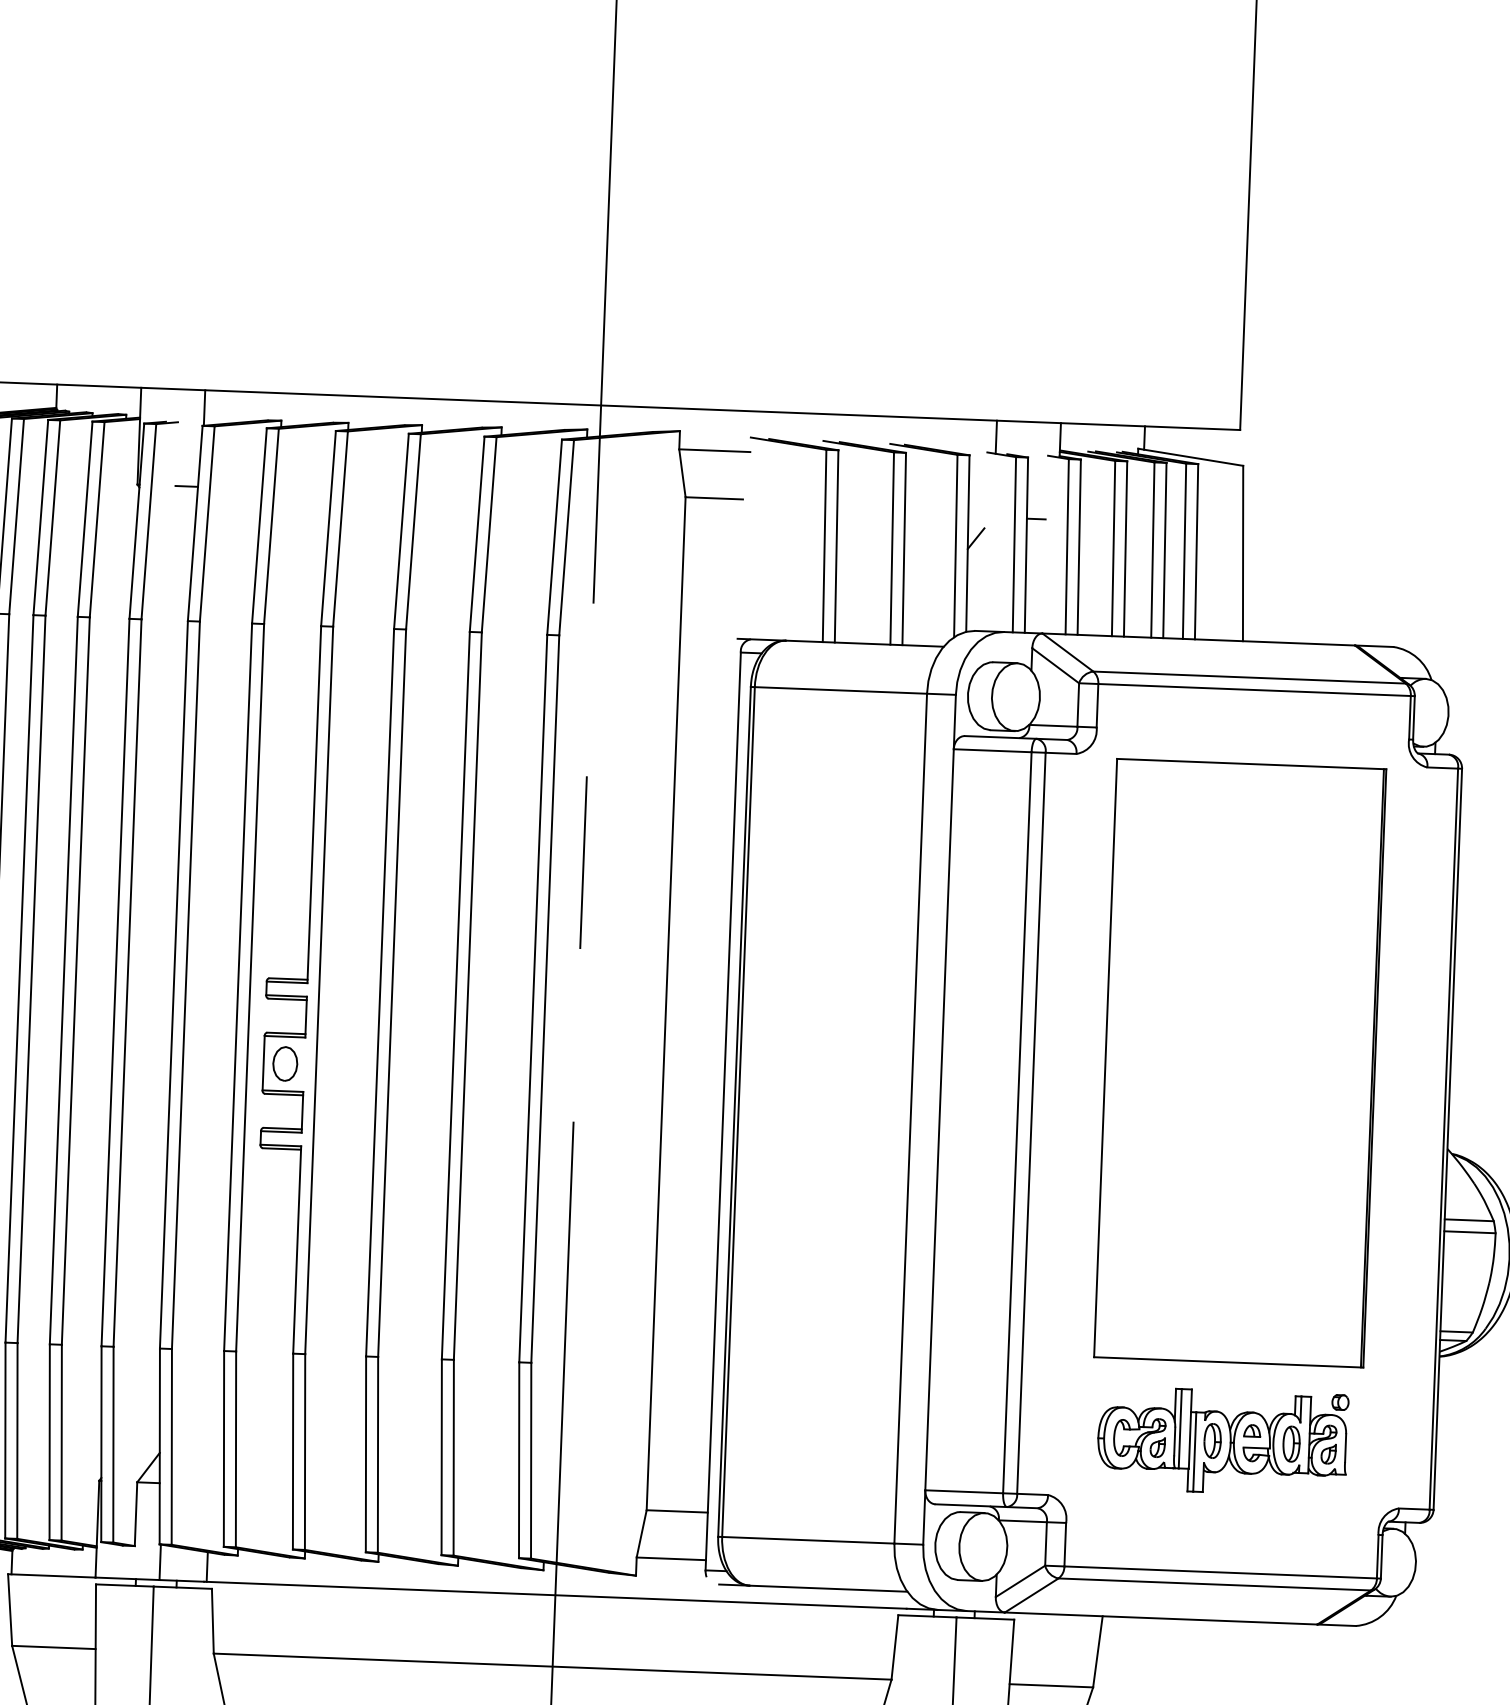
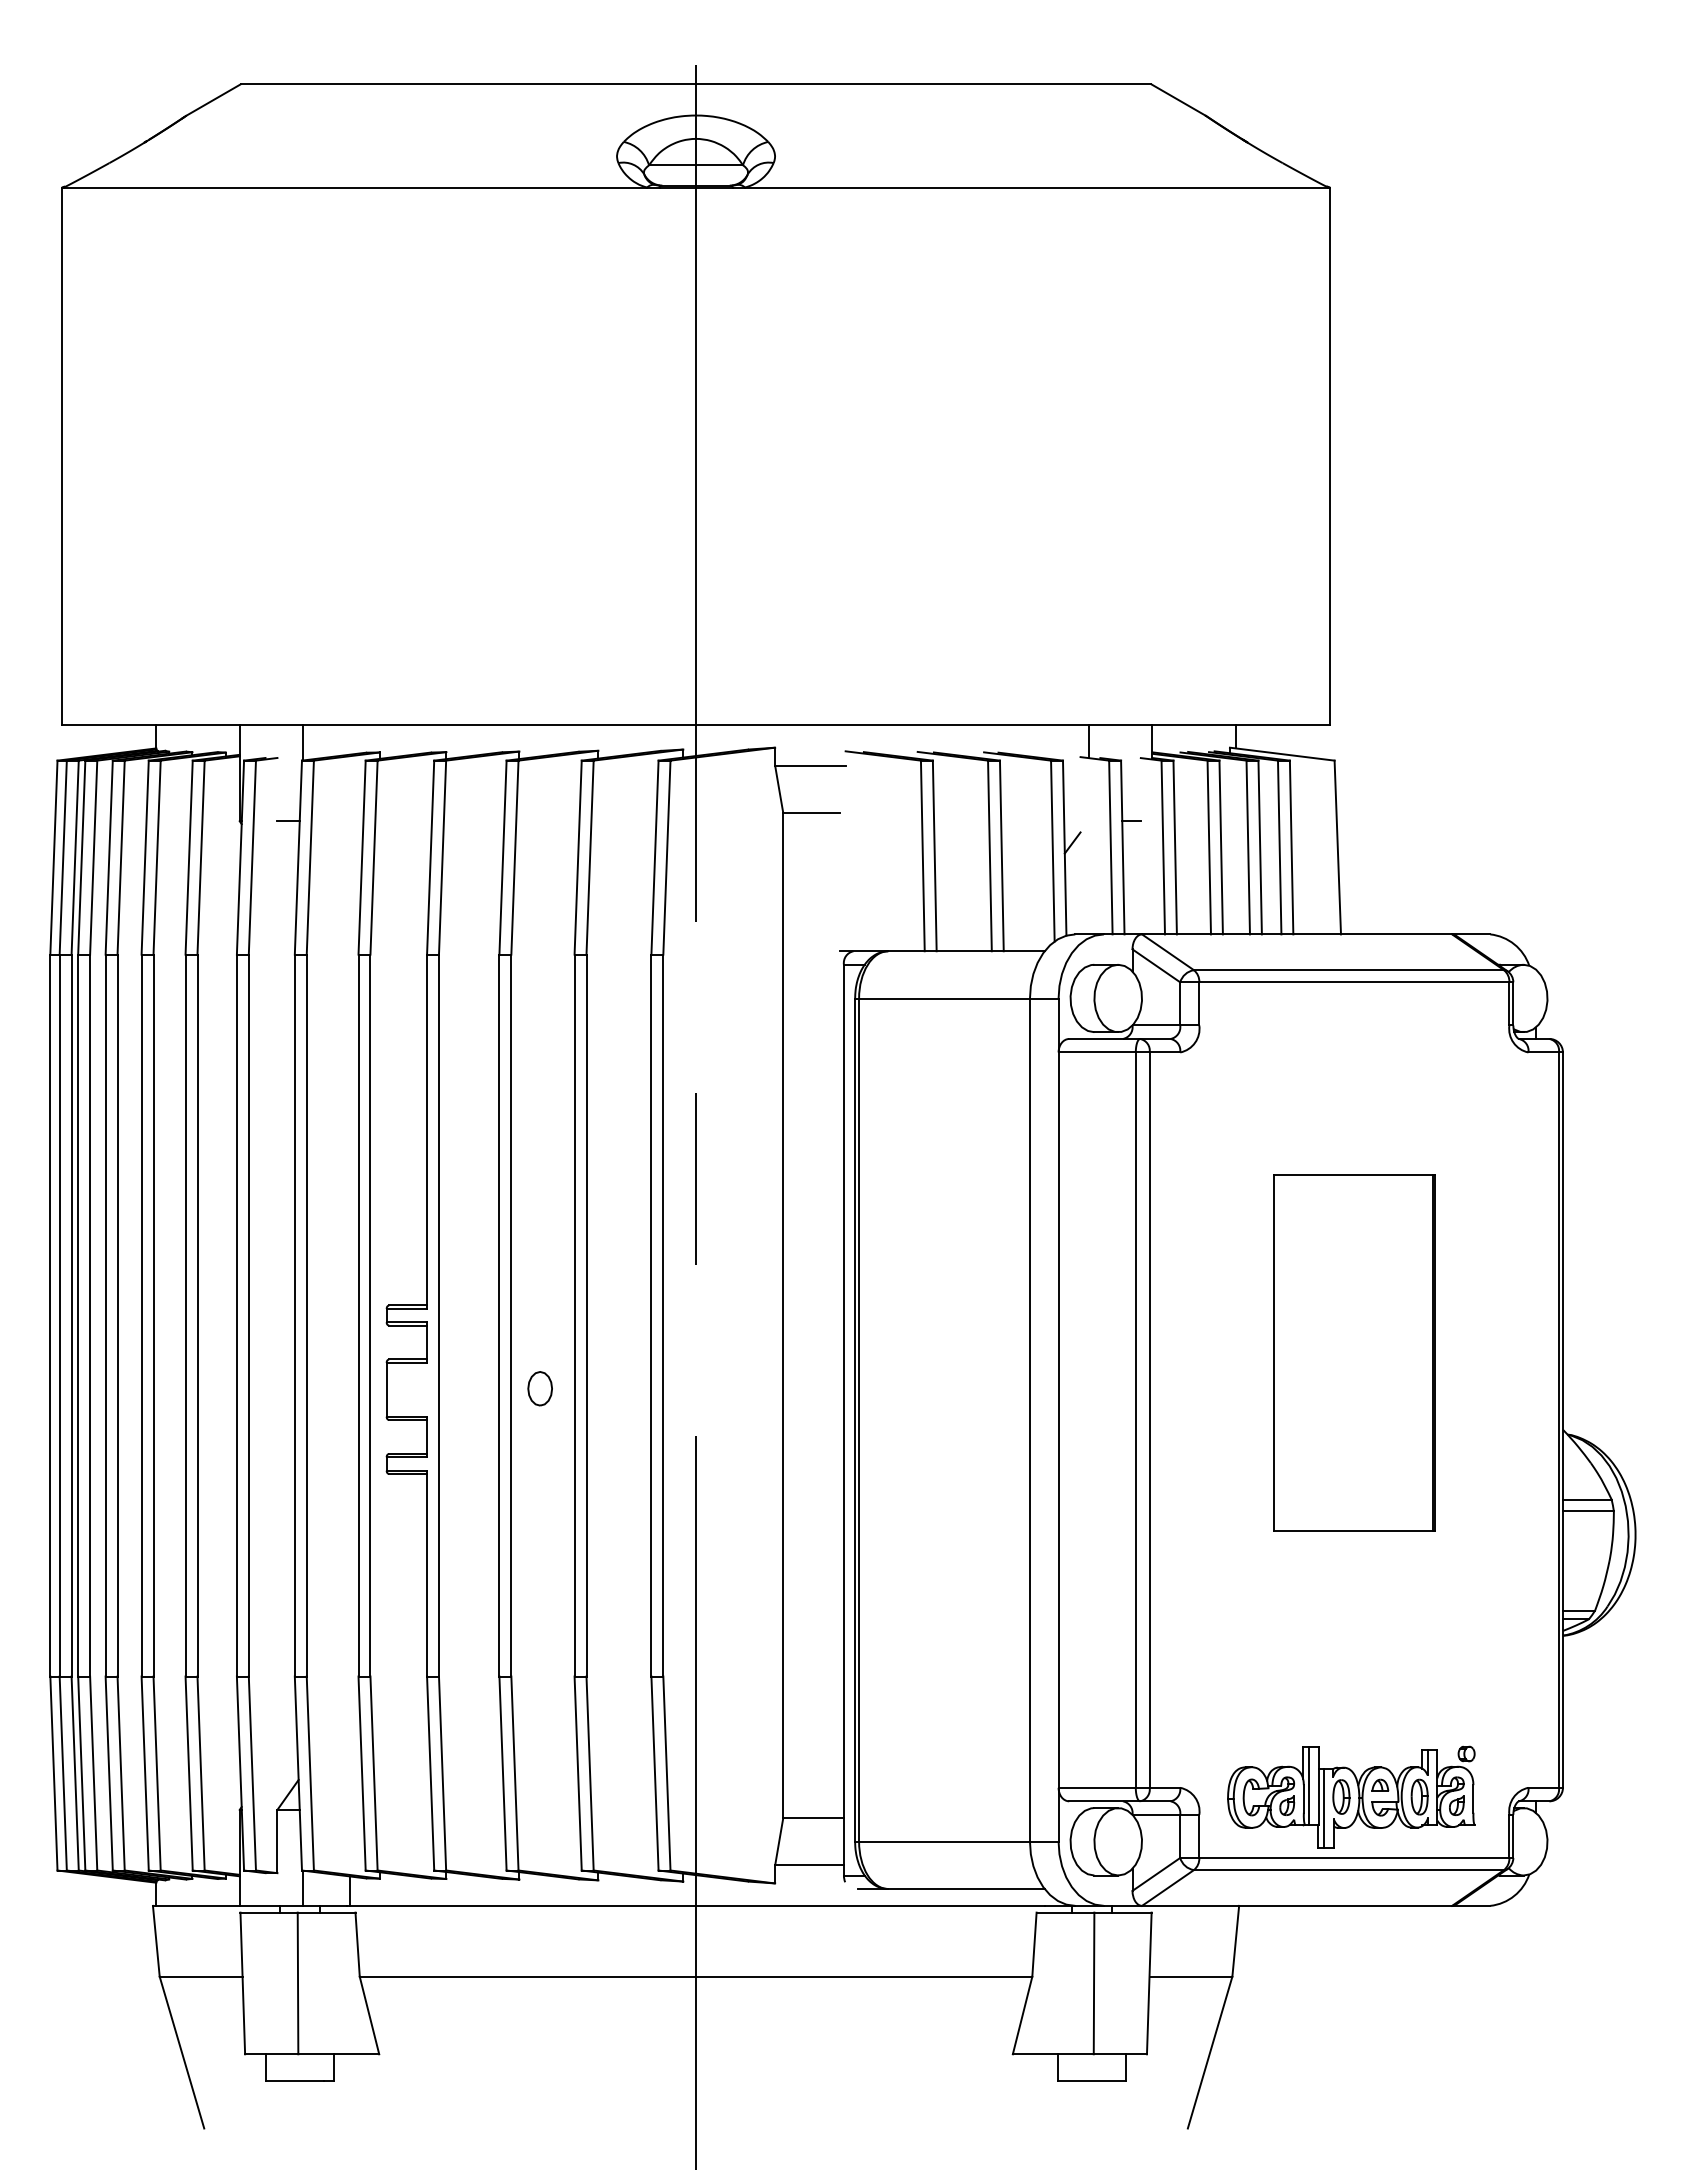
part: (284, 1063) -> (539, 1388), moved
part: (1240, 1063) -> (1354, 1352), size x0.6
part: (1222, 1440) -> (1351, 1796), moved

